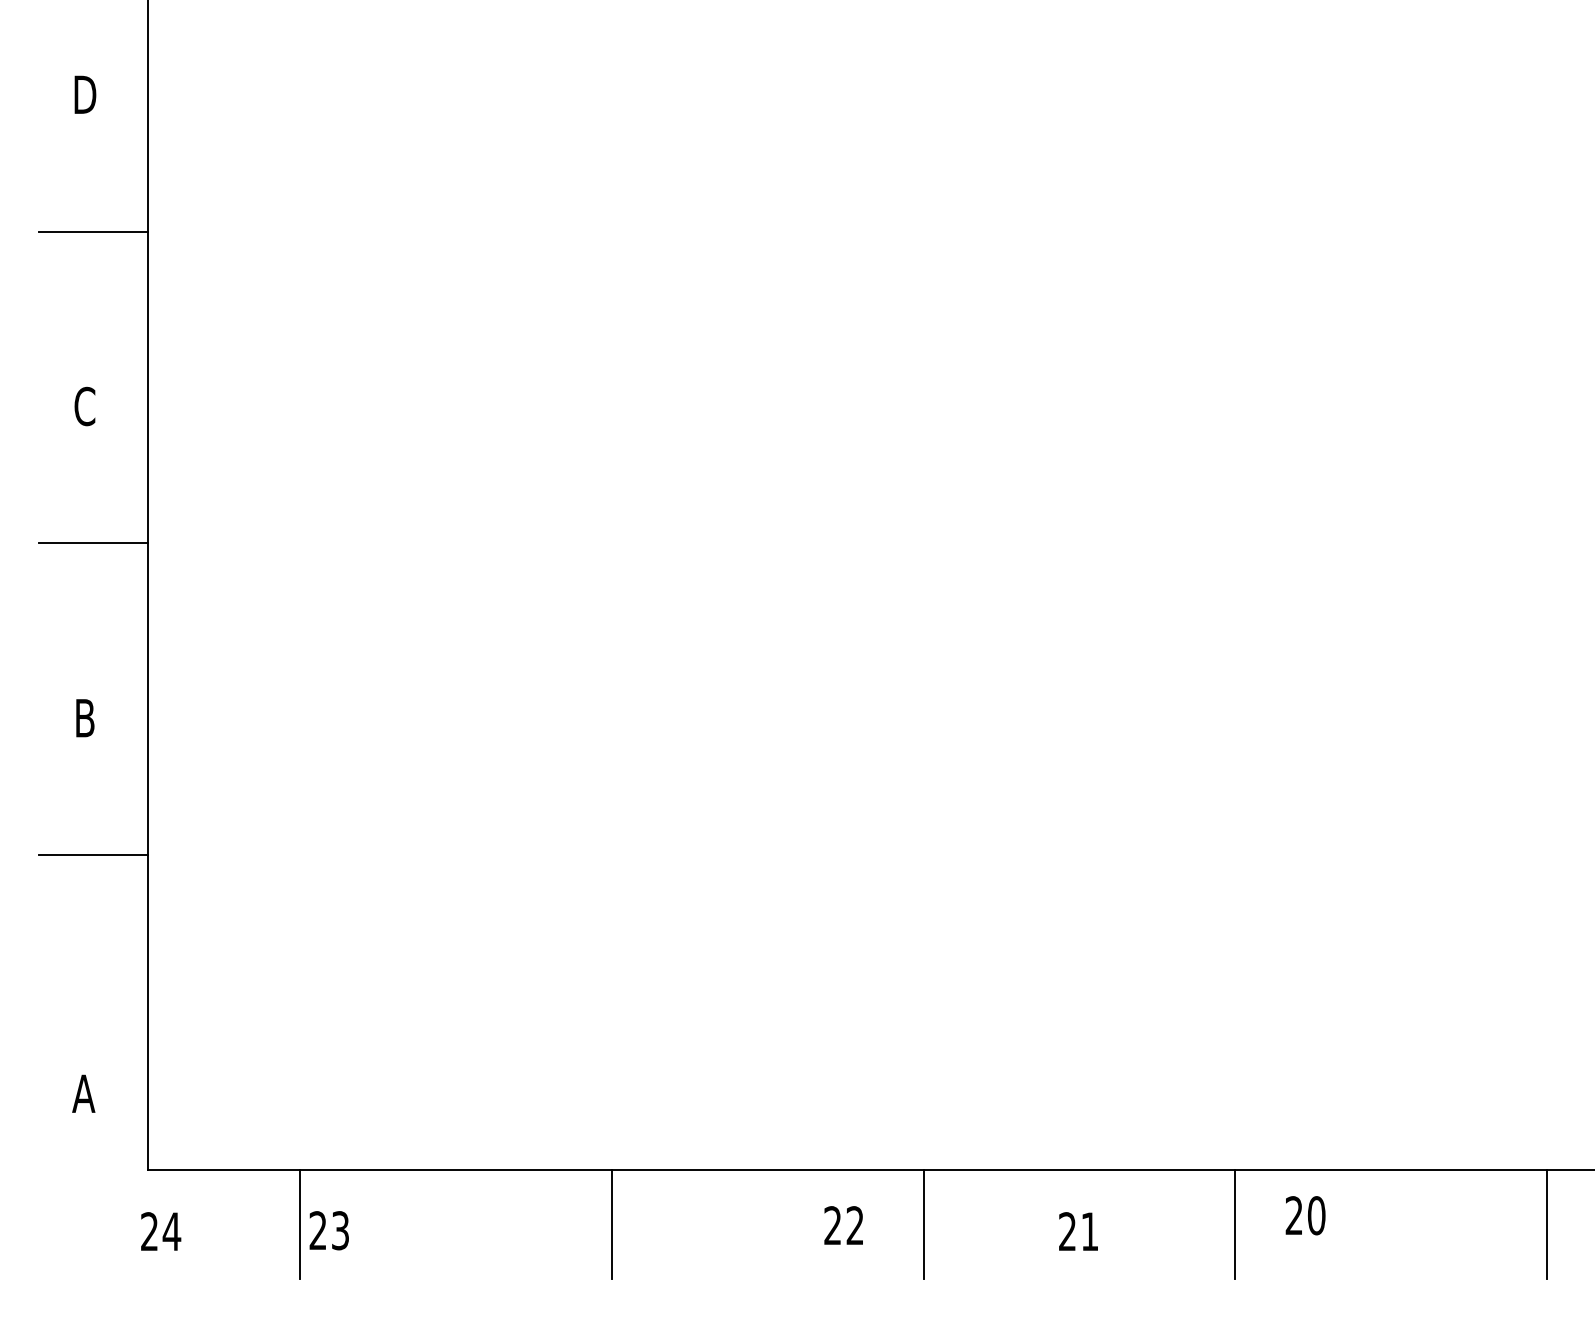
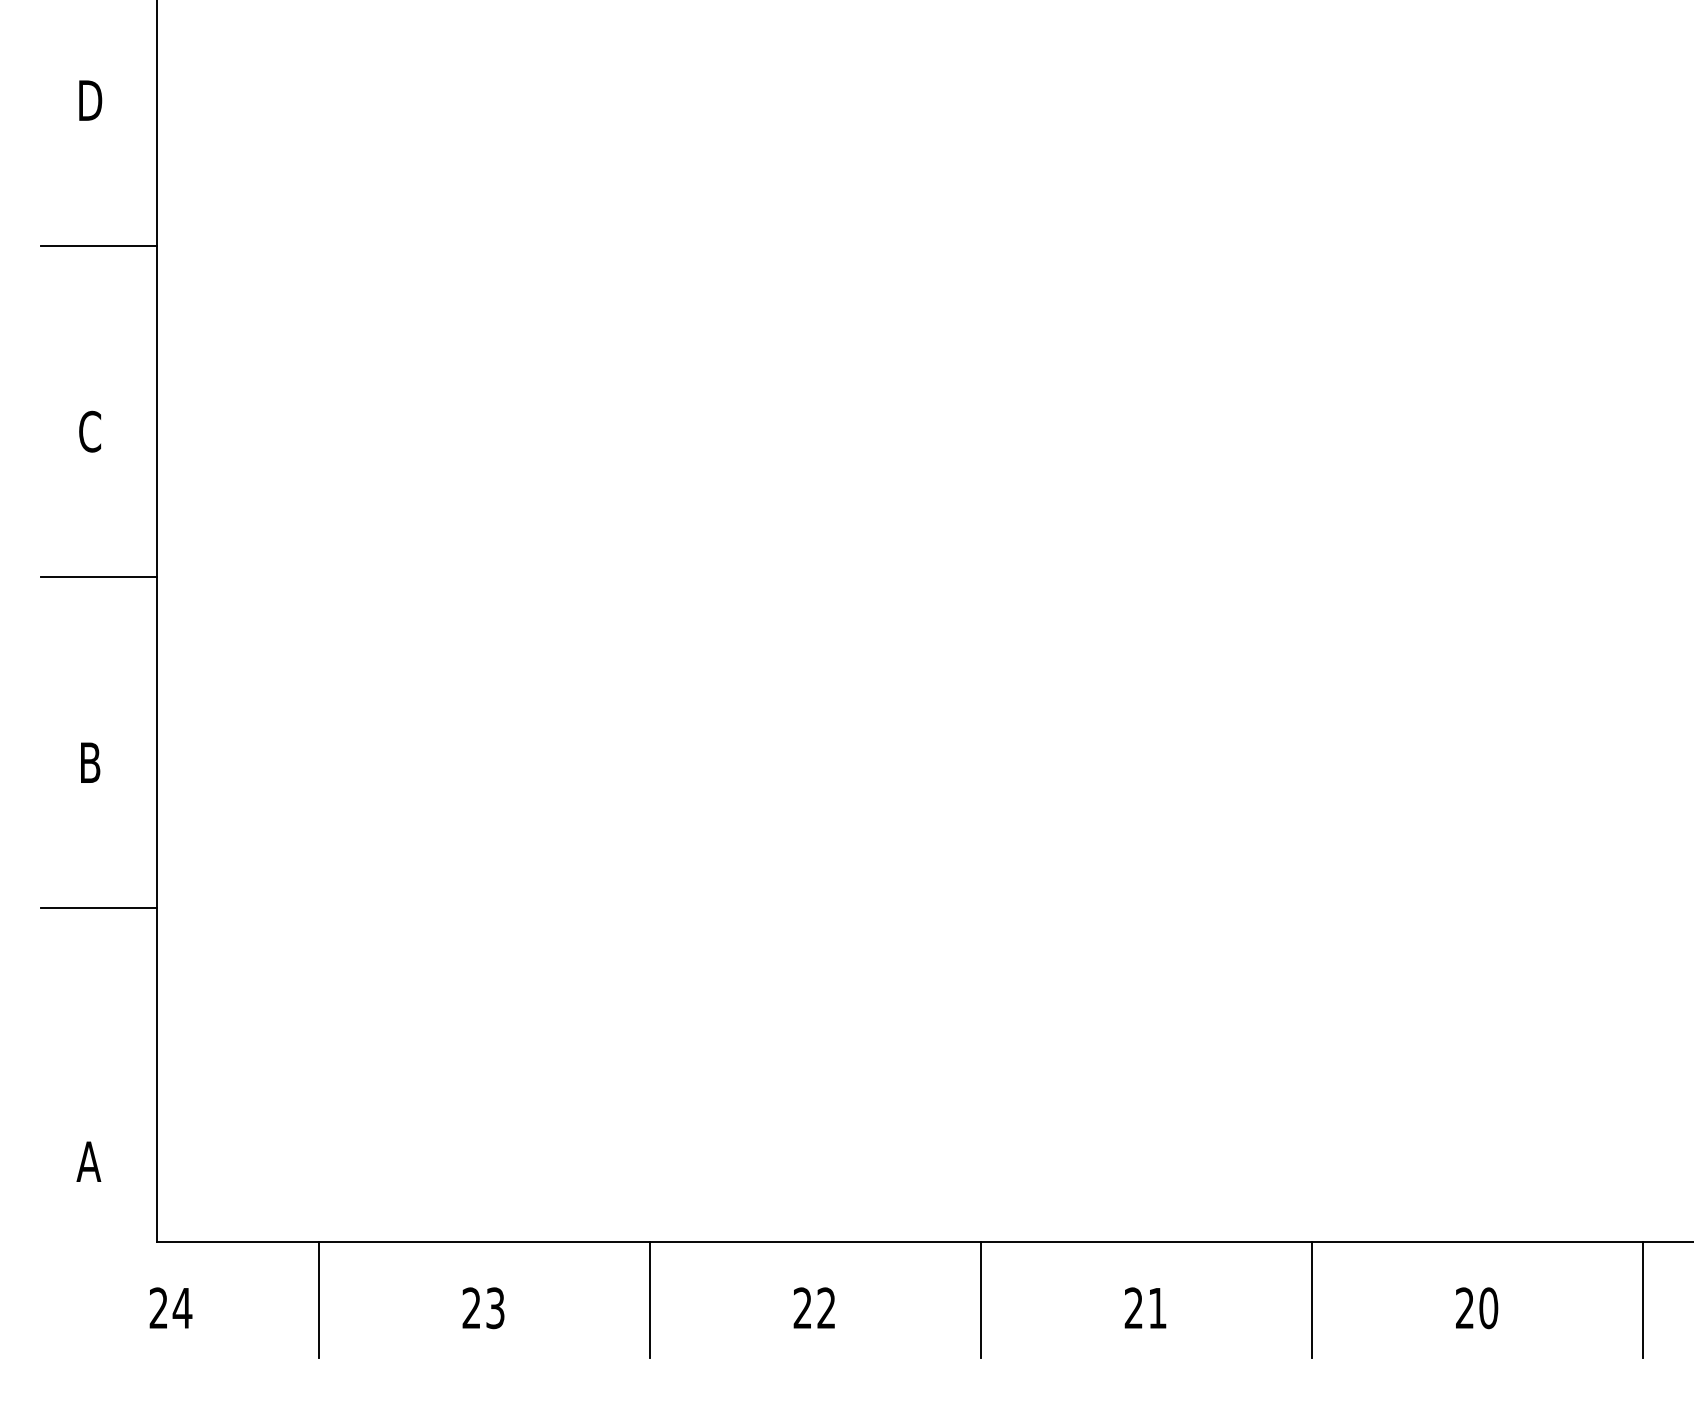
text: (1305, 1215) -> (1476, 1308), moved
text: (843, 1225) -> (814, 1308), moved
text: (328, 1230) -> (482, 1308), moved

